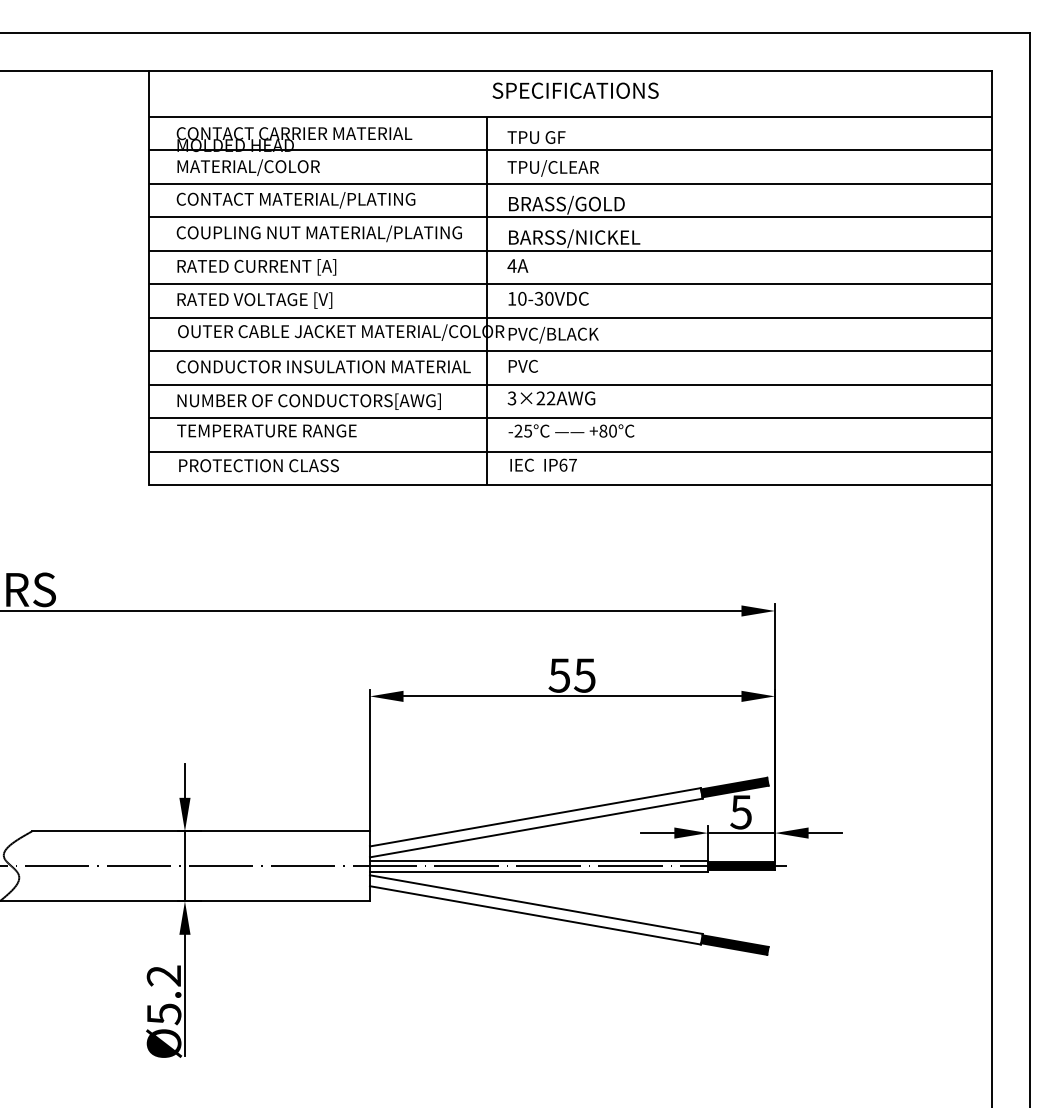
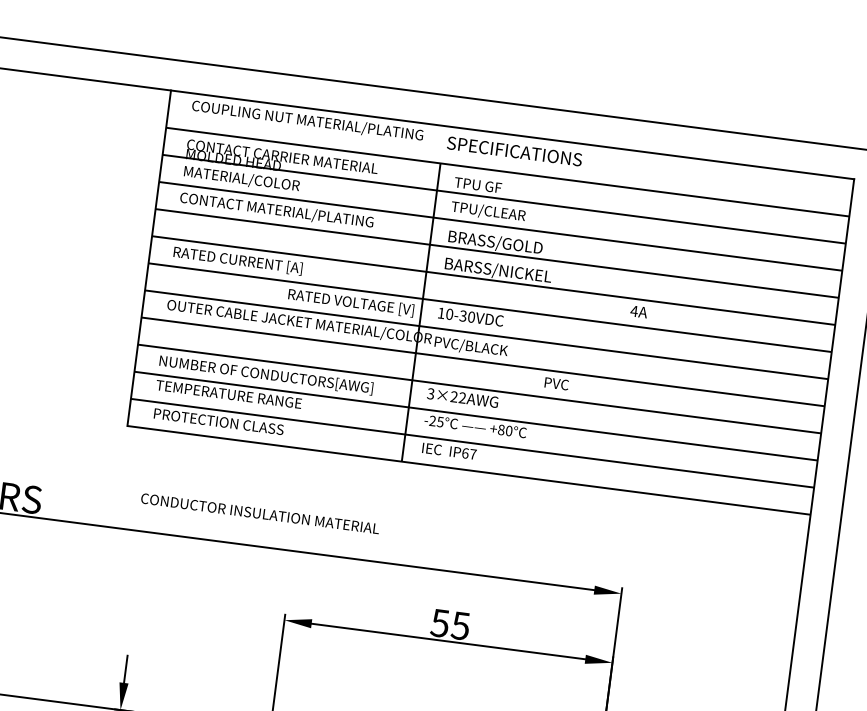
text: (318, 233) -> (306, 120), moved
text: (517, 265) -> (638, 311), moved
text: (254, 300) -> (350, 302), moved
text: (522, 365) -> (556, 383), moved
text: (323, 366) -> (260, 513), moved

